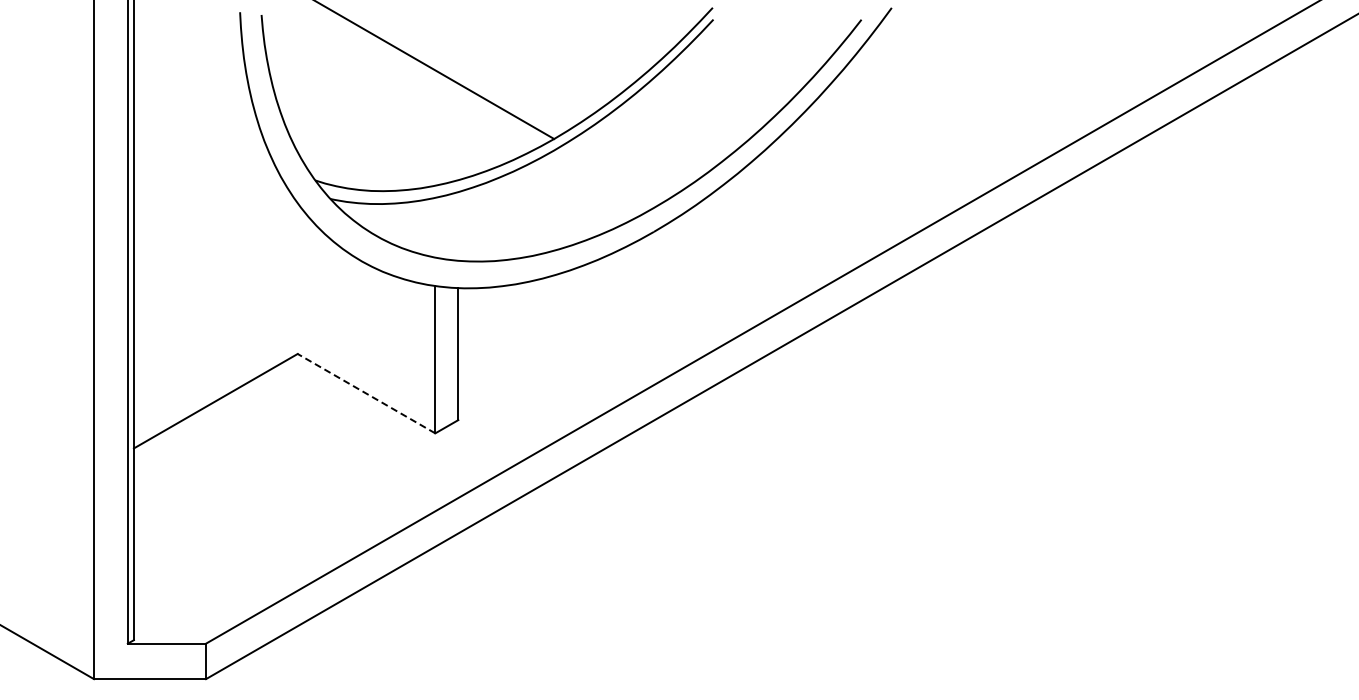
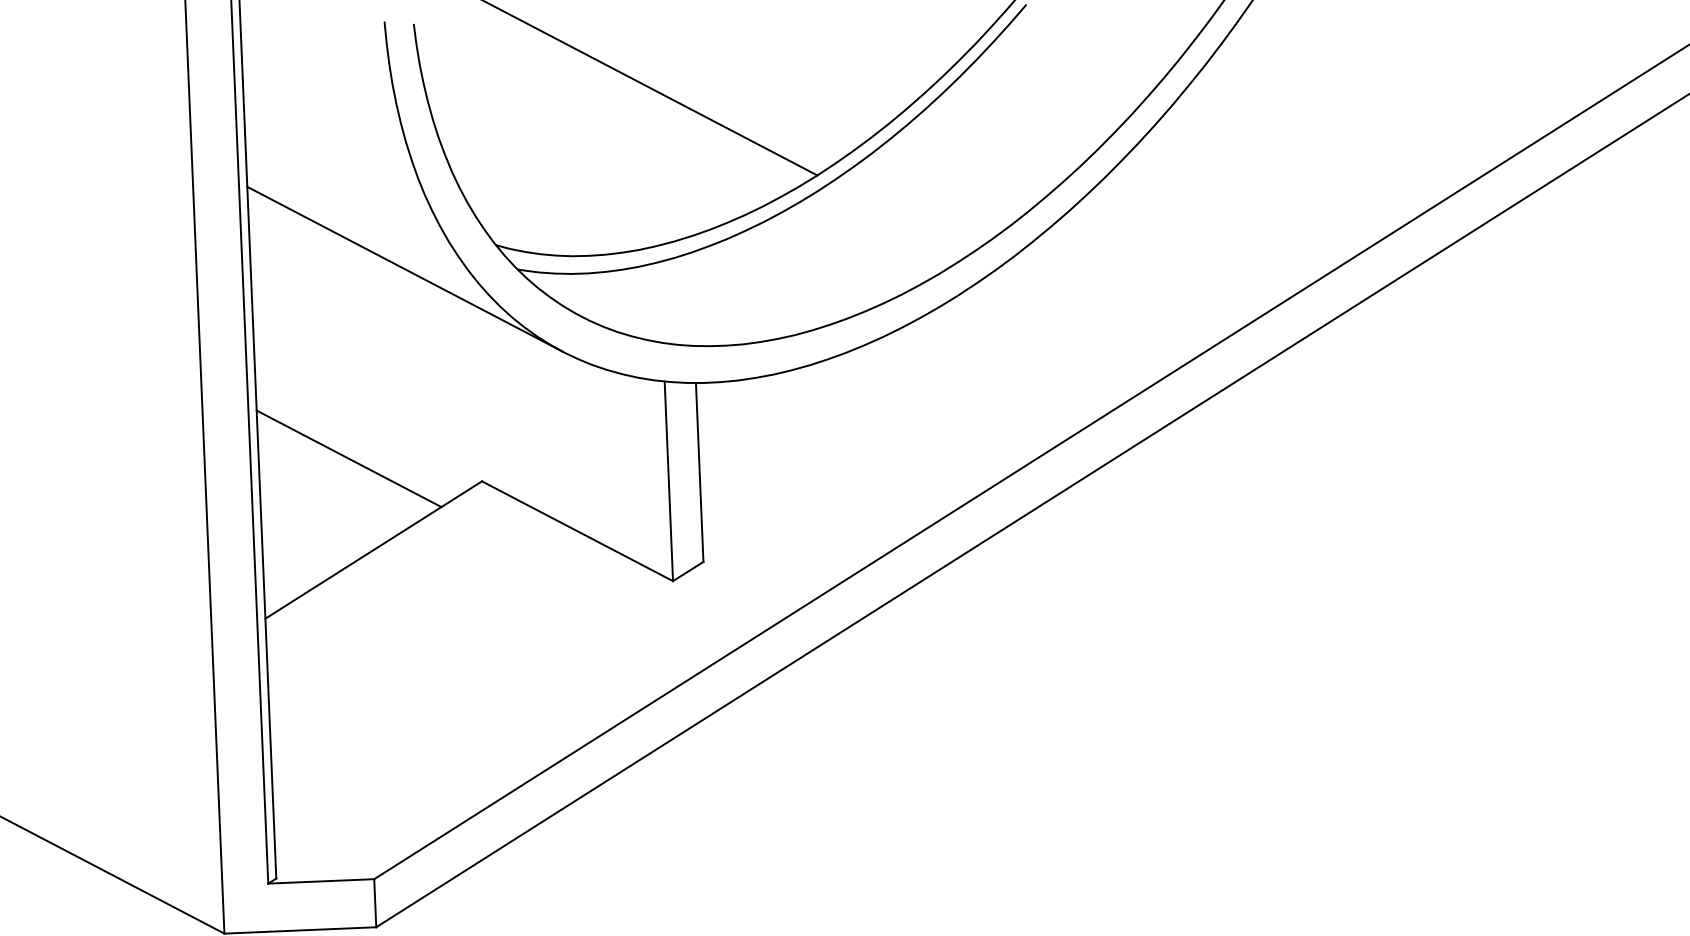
line: (247, 194) -> (404, 268), added
line: (200, 332) -> (349, 457), added
line: (366, 393) -> (577, 531), dashed -> solid

